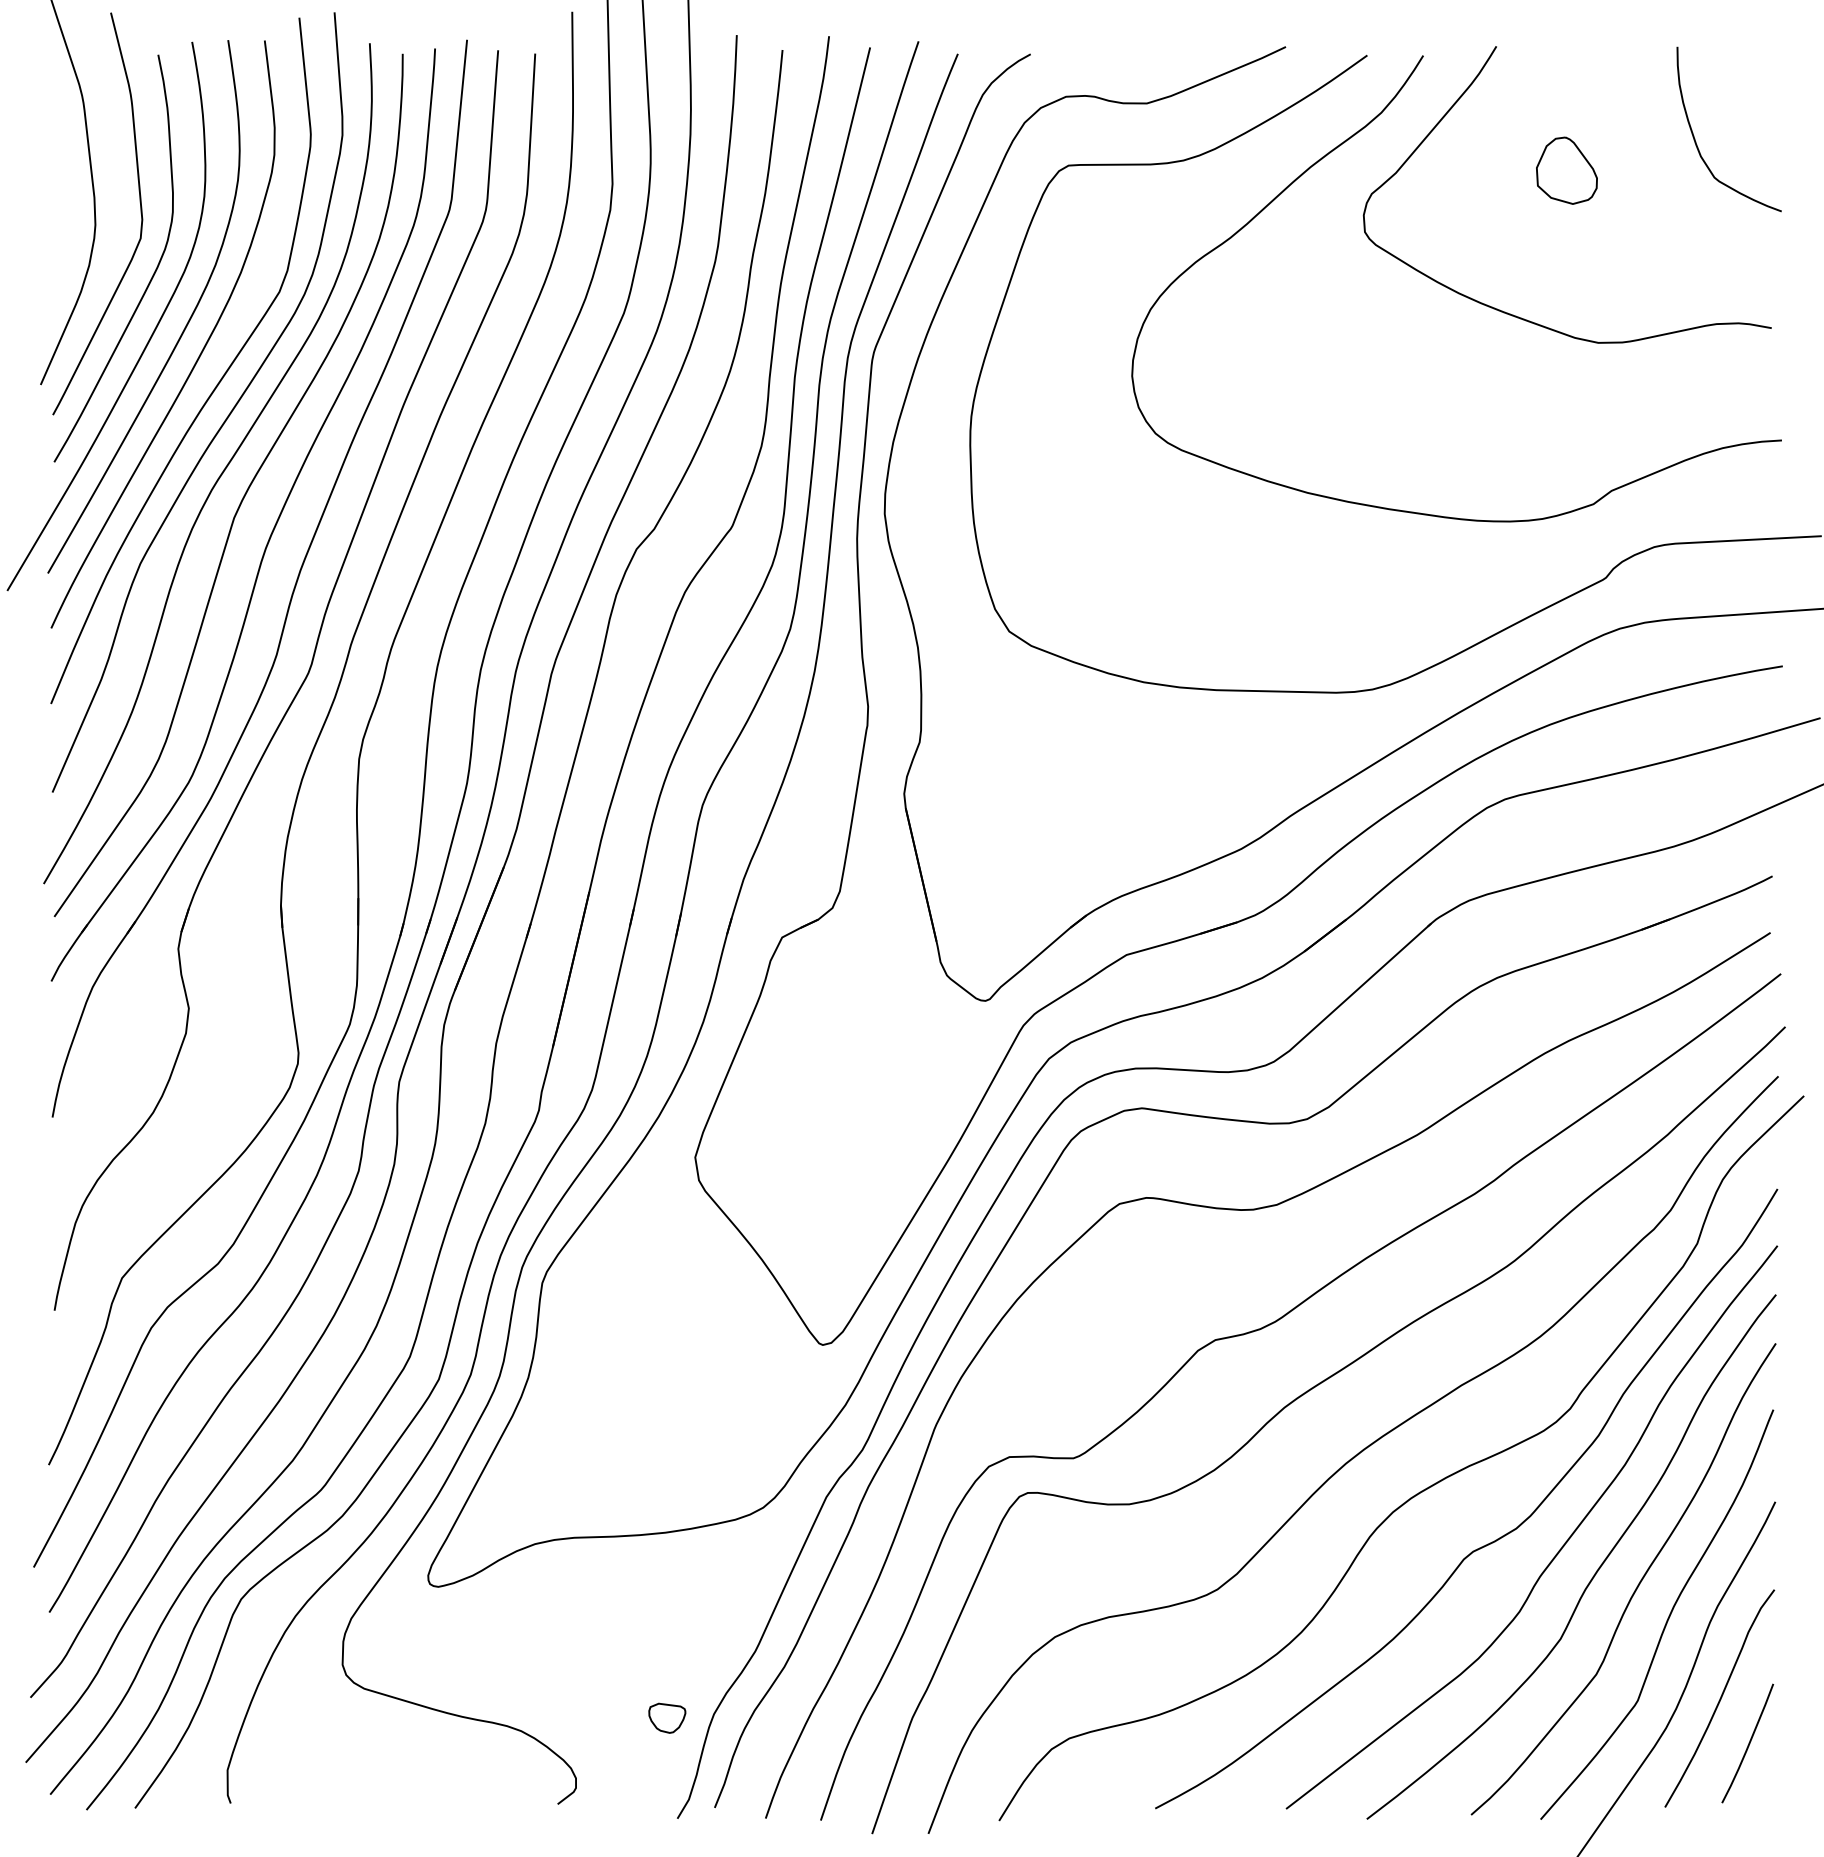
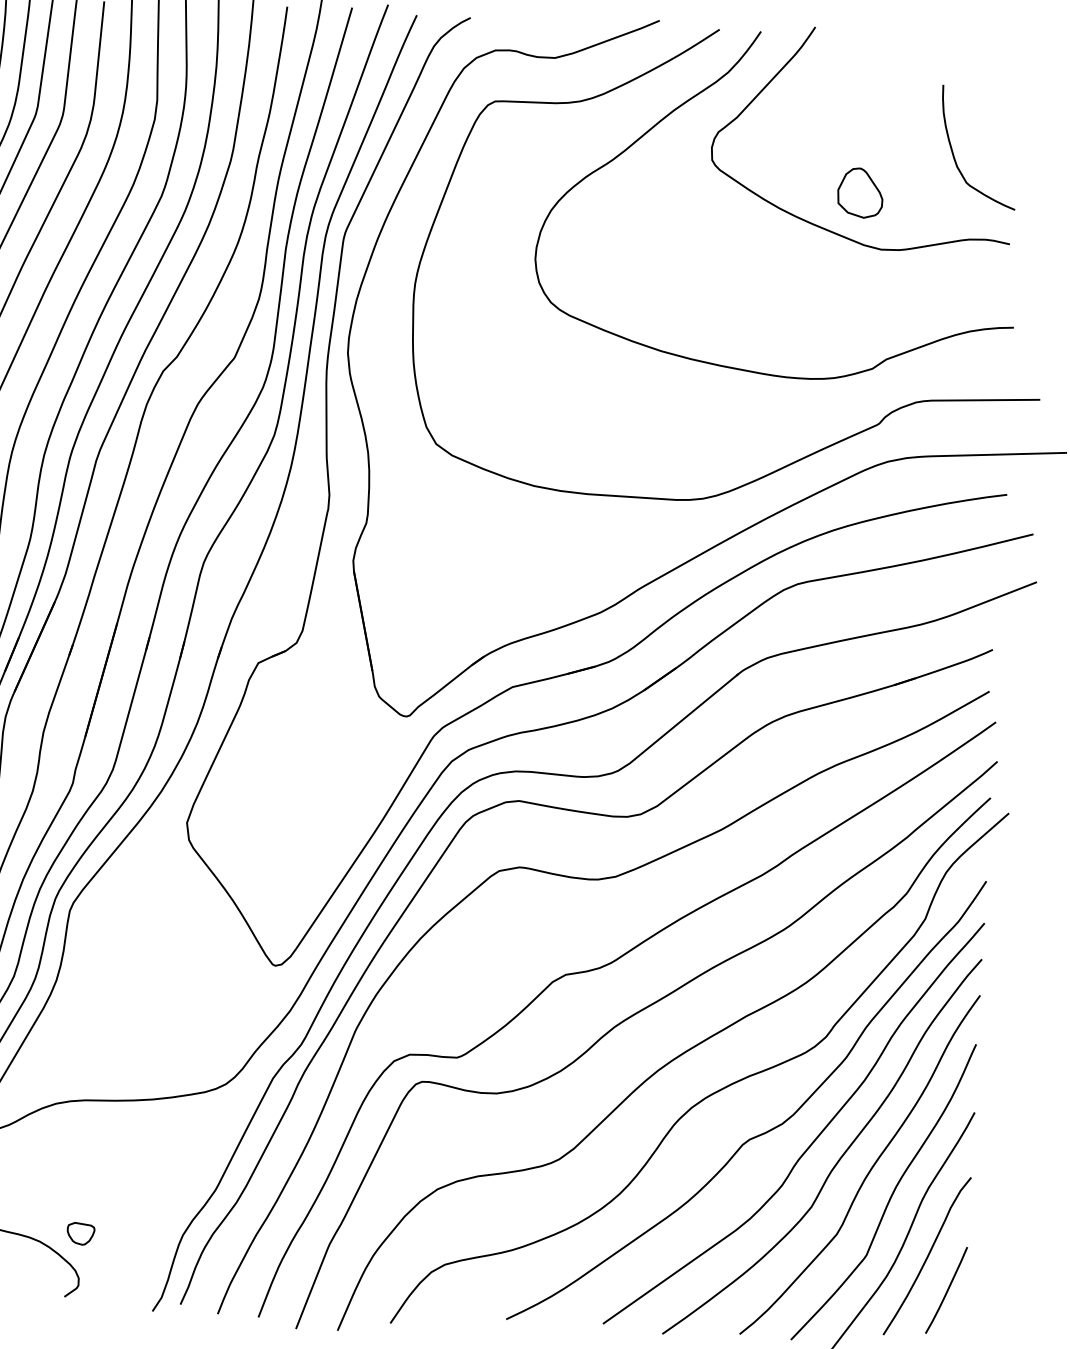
curve: (1696, 141) -> (954, 155), moved
part: (1566, 170) -> (860, 192), moved
part: (667, 1717) -> (81, 1233), moved

